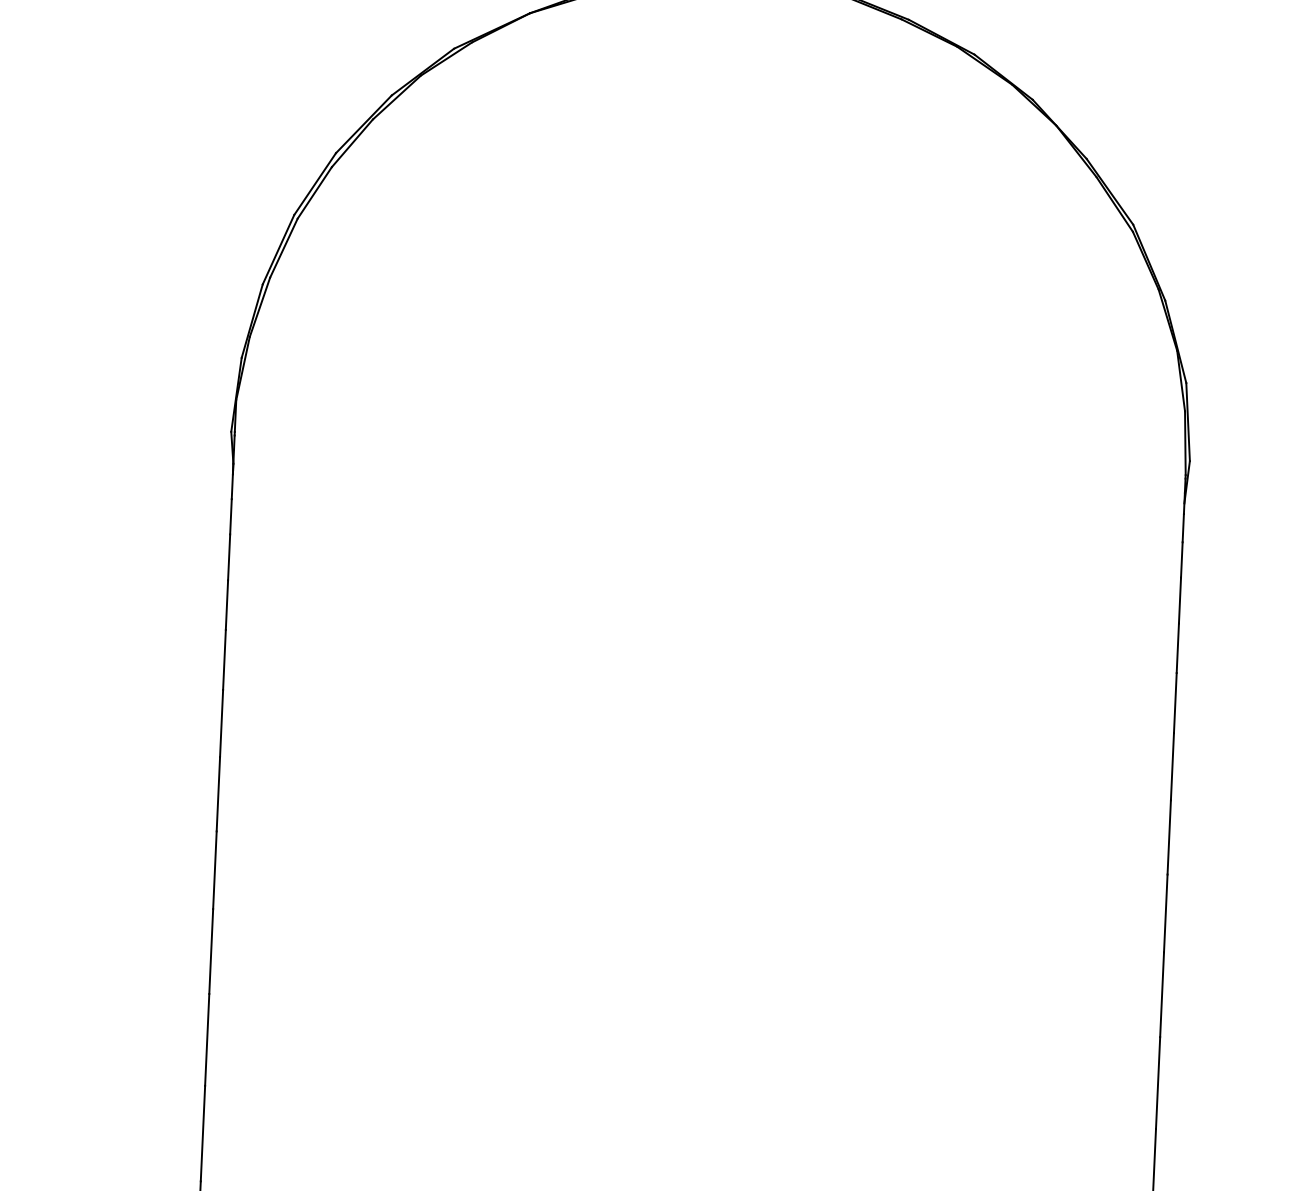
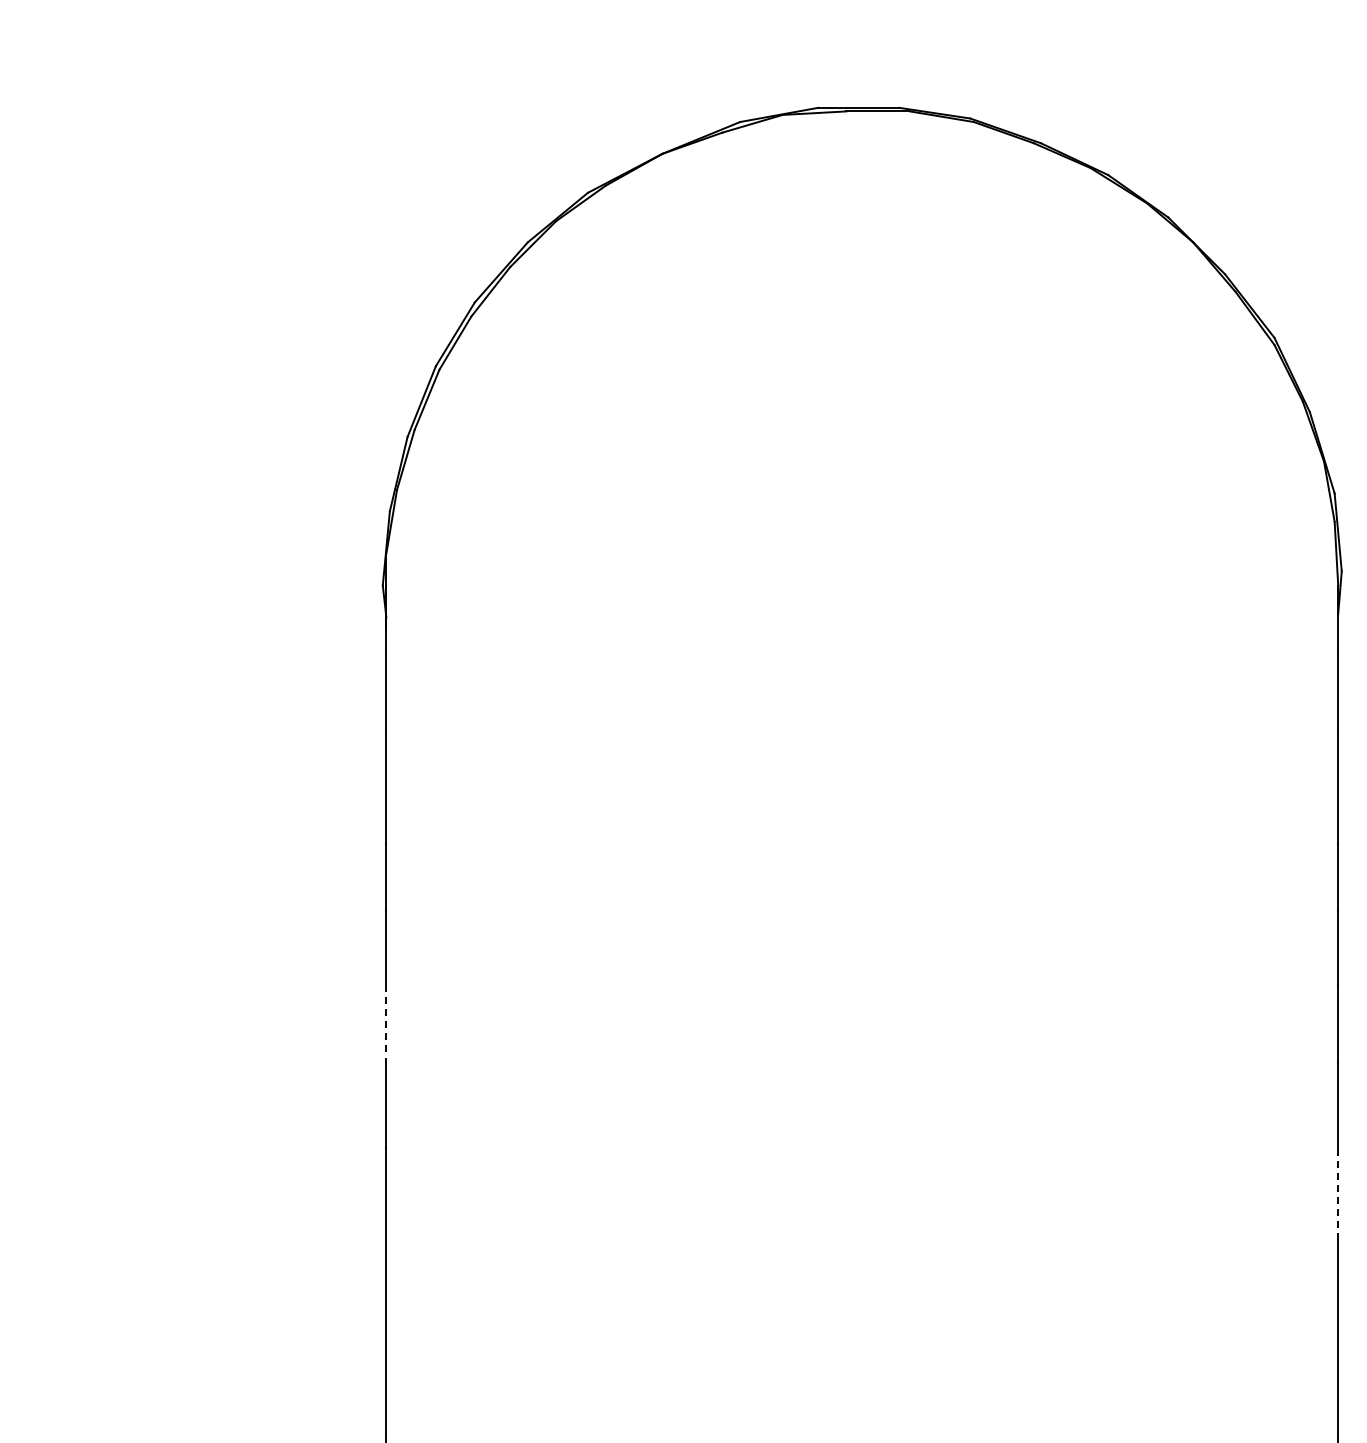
line: (215, 870) -> (386, 1024), solid -> dashed
line: (1158, 1083) -> (1338, 1194), solid -> dashed

